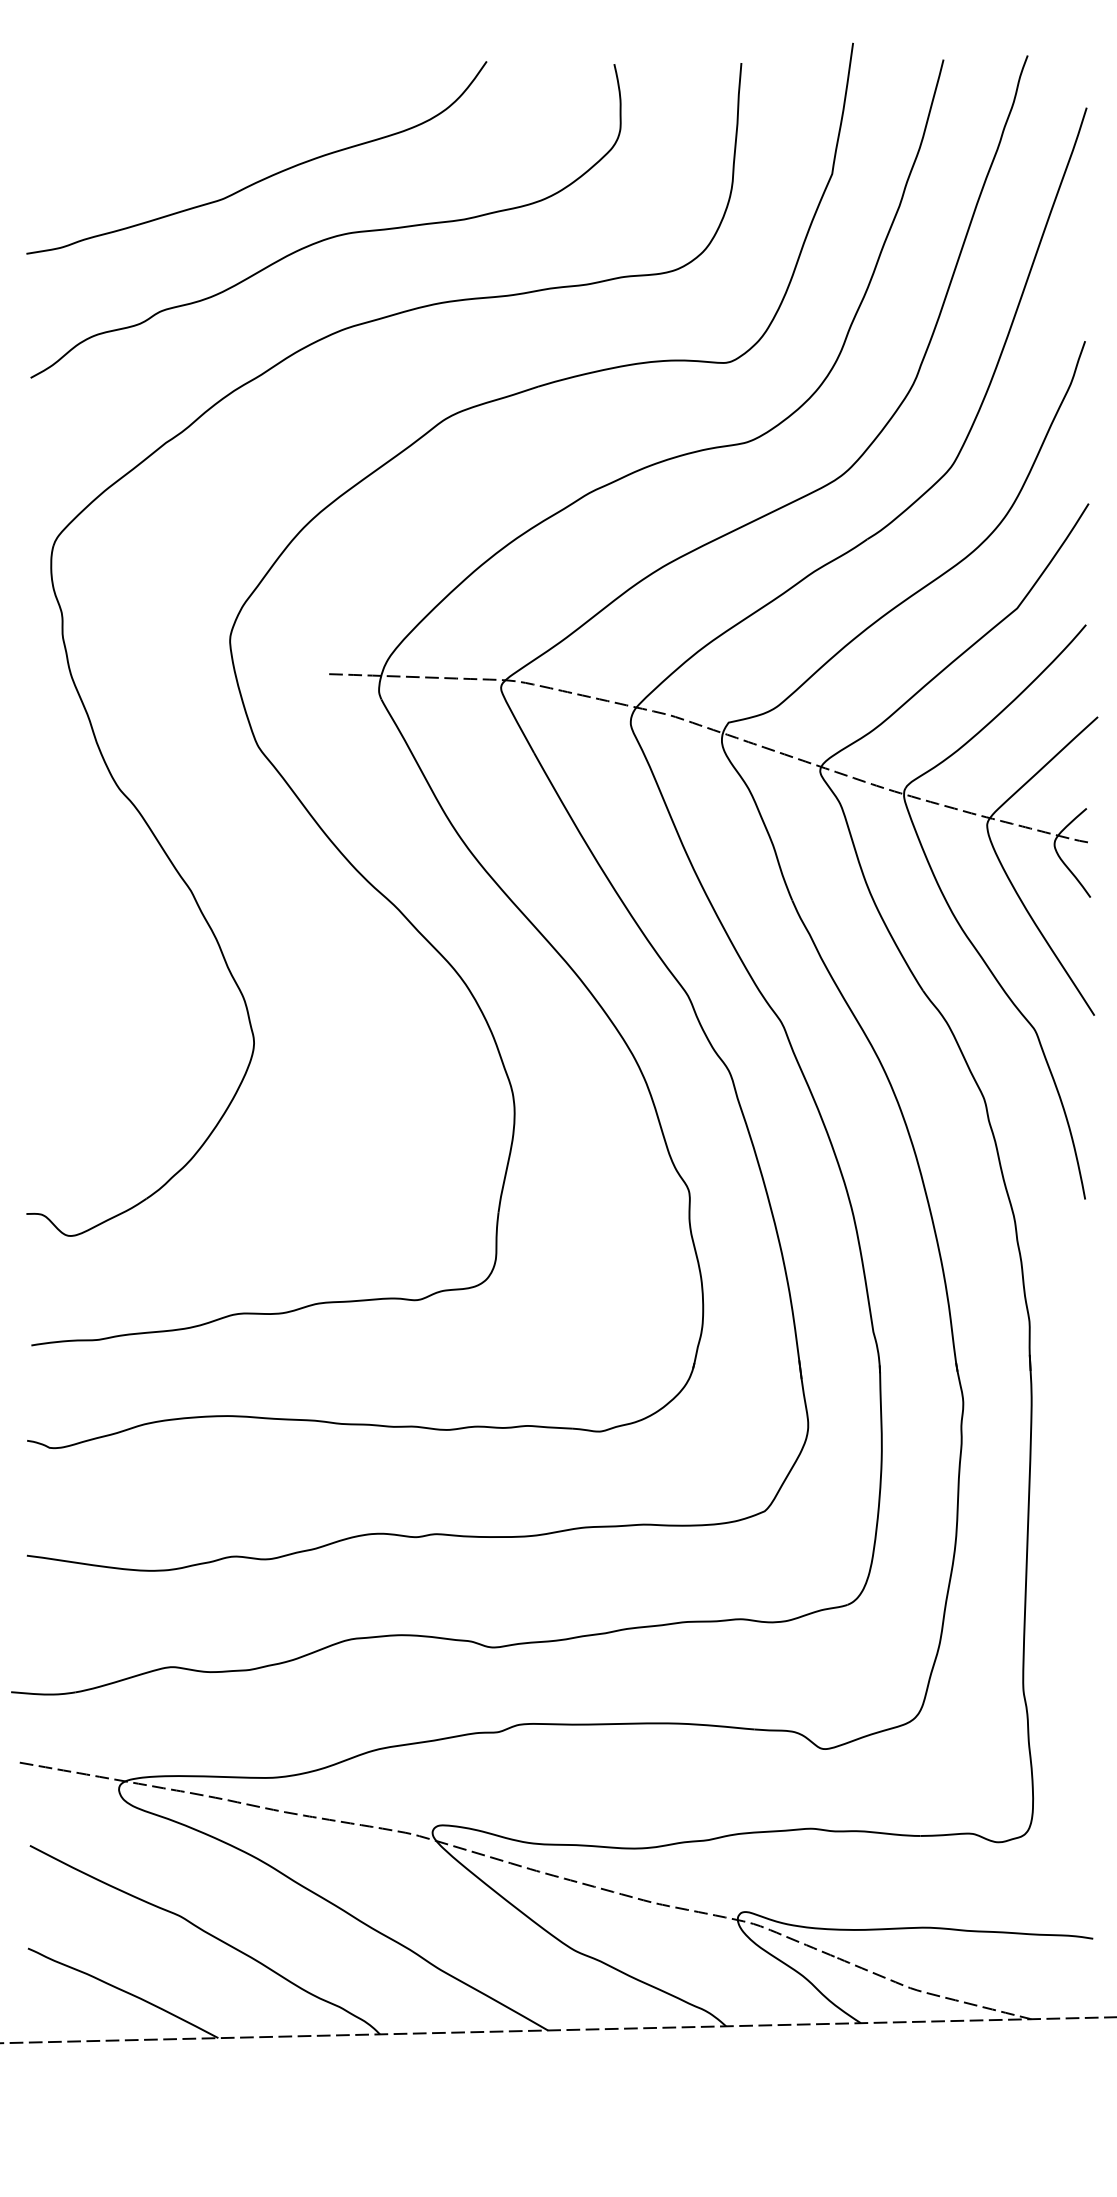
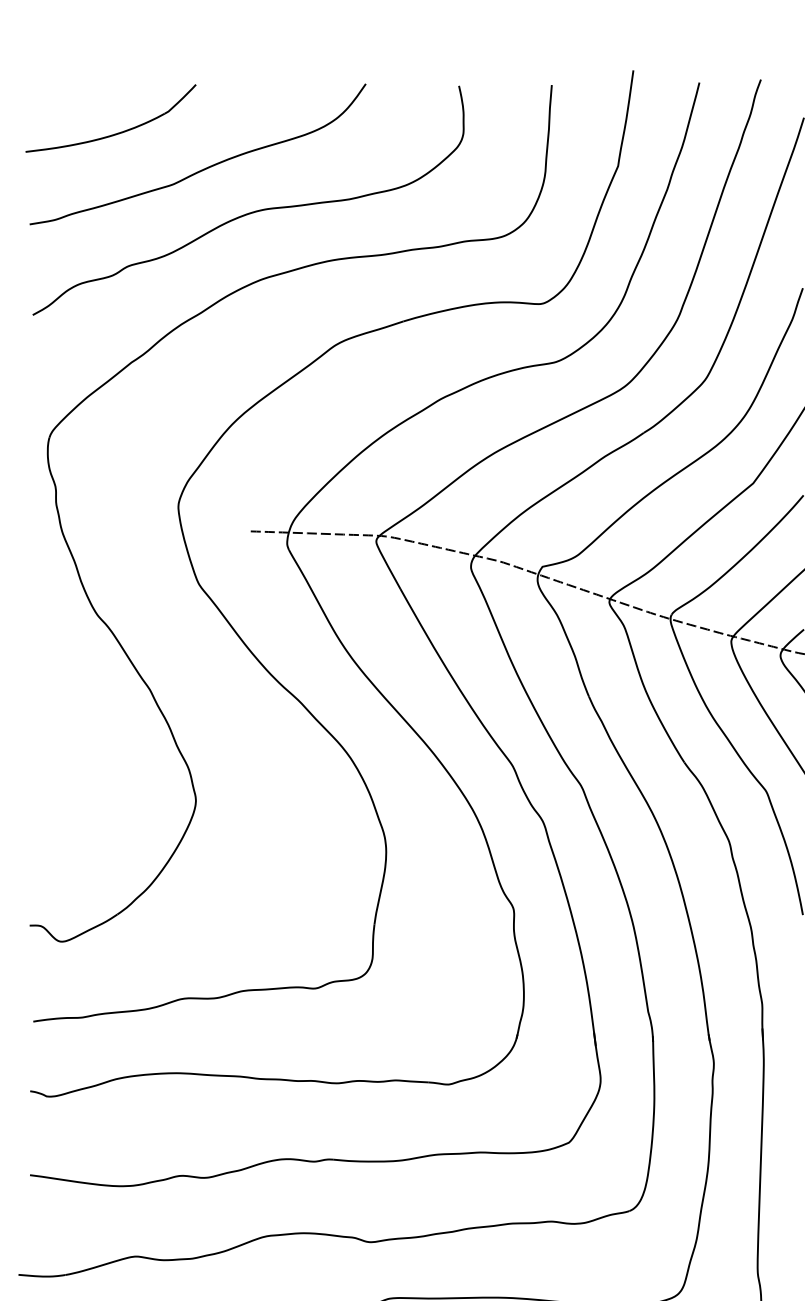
part: (143, 129) -> (115, 133), added

